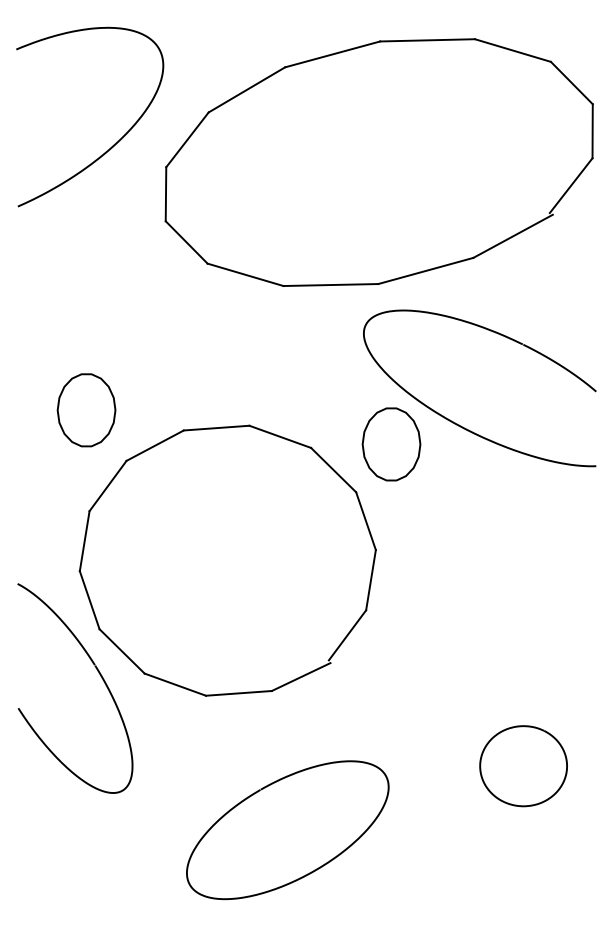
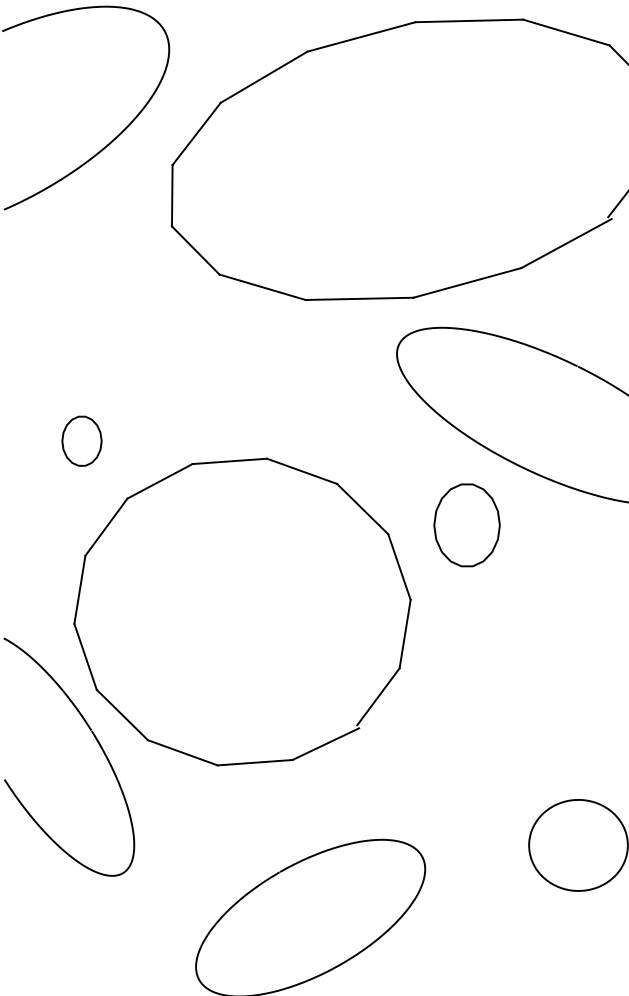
part: (86, 410) -> (81, 441), size x0.6
part: (391, 444) -> (467, 525), moved

